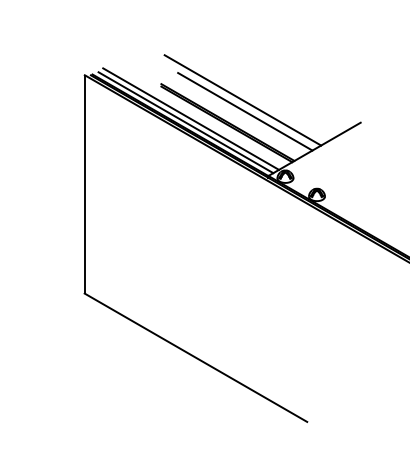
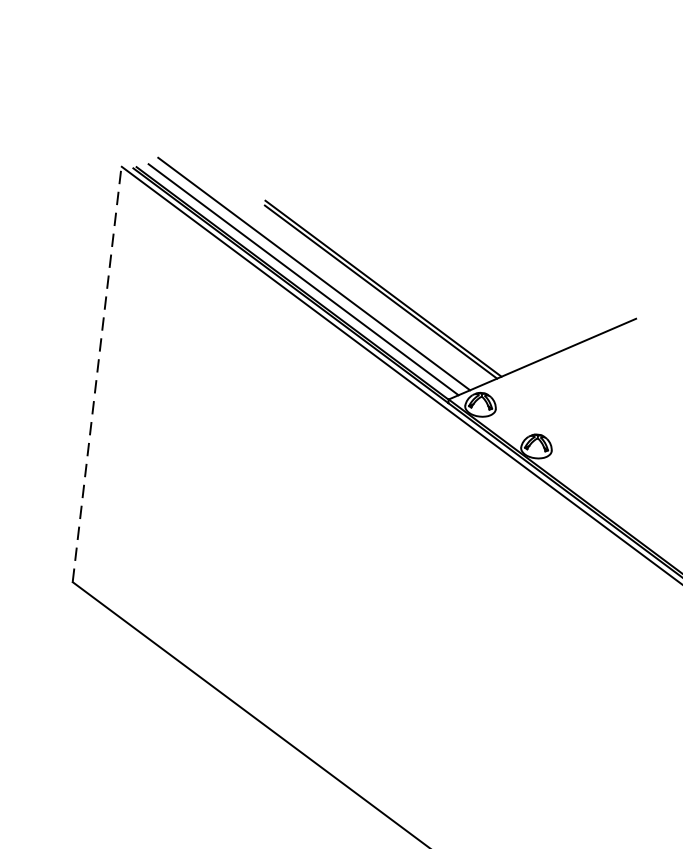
line: (242, 100) -> (416, 250), removed
line: (245, 111) -> (419, 271), removed
line: (84, 184) -> (96, 374), solid -> dashed

